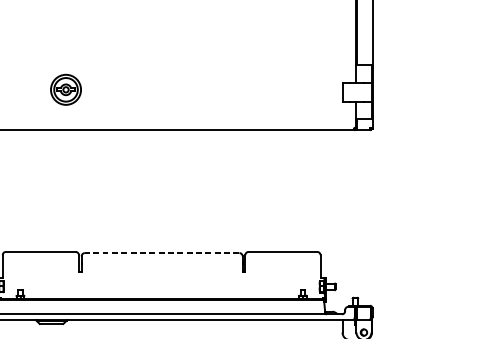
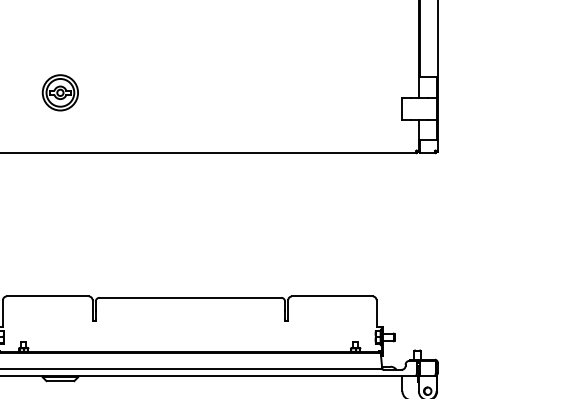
part: (65, 89) -> (59, 92), moved
line: (162, 252) -> (190, 297), dashed -> solid

